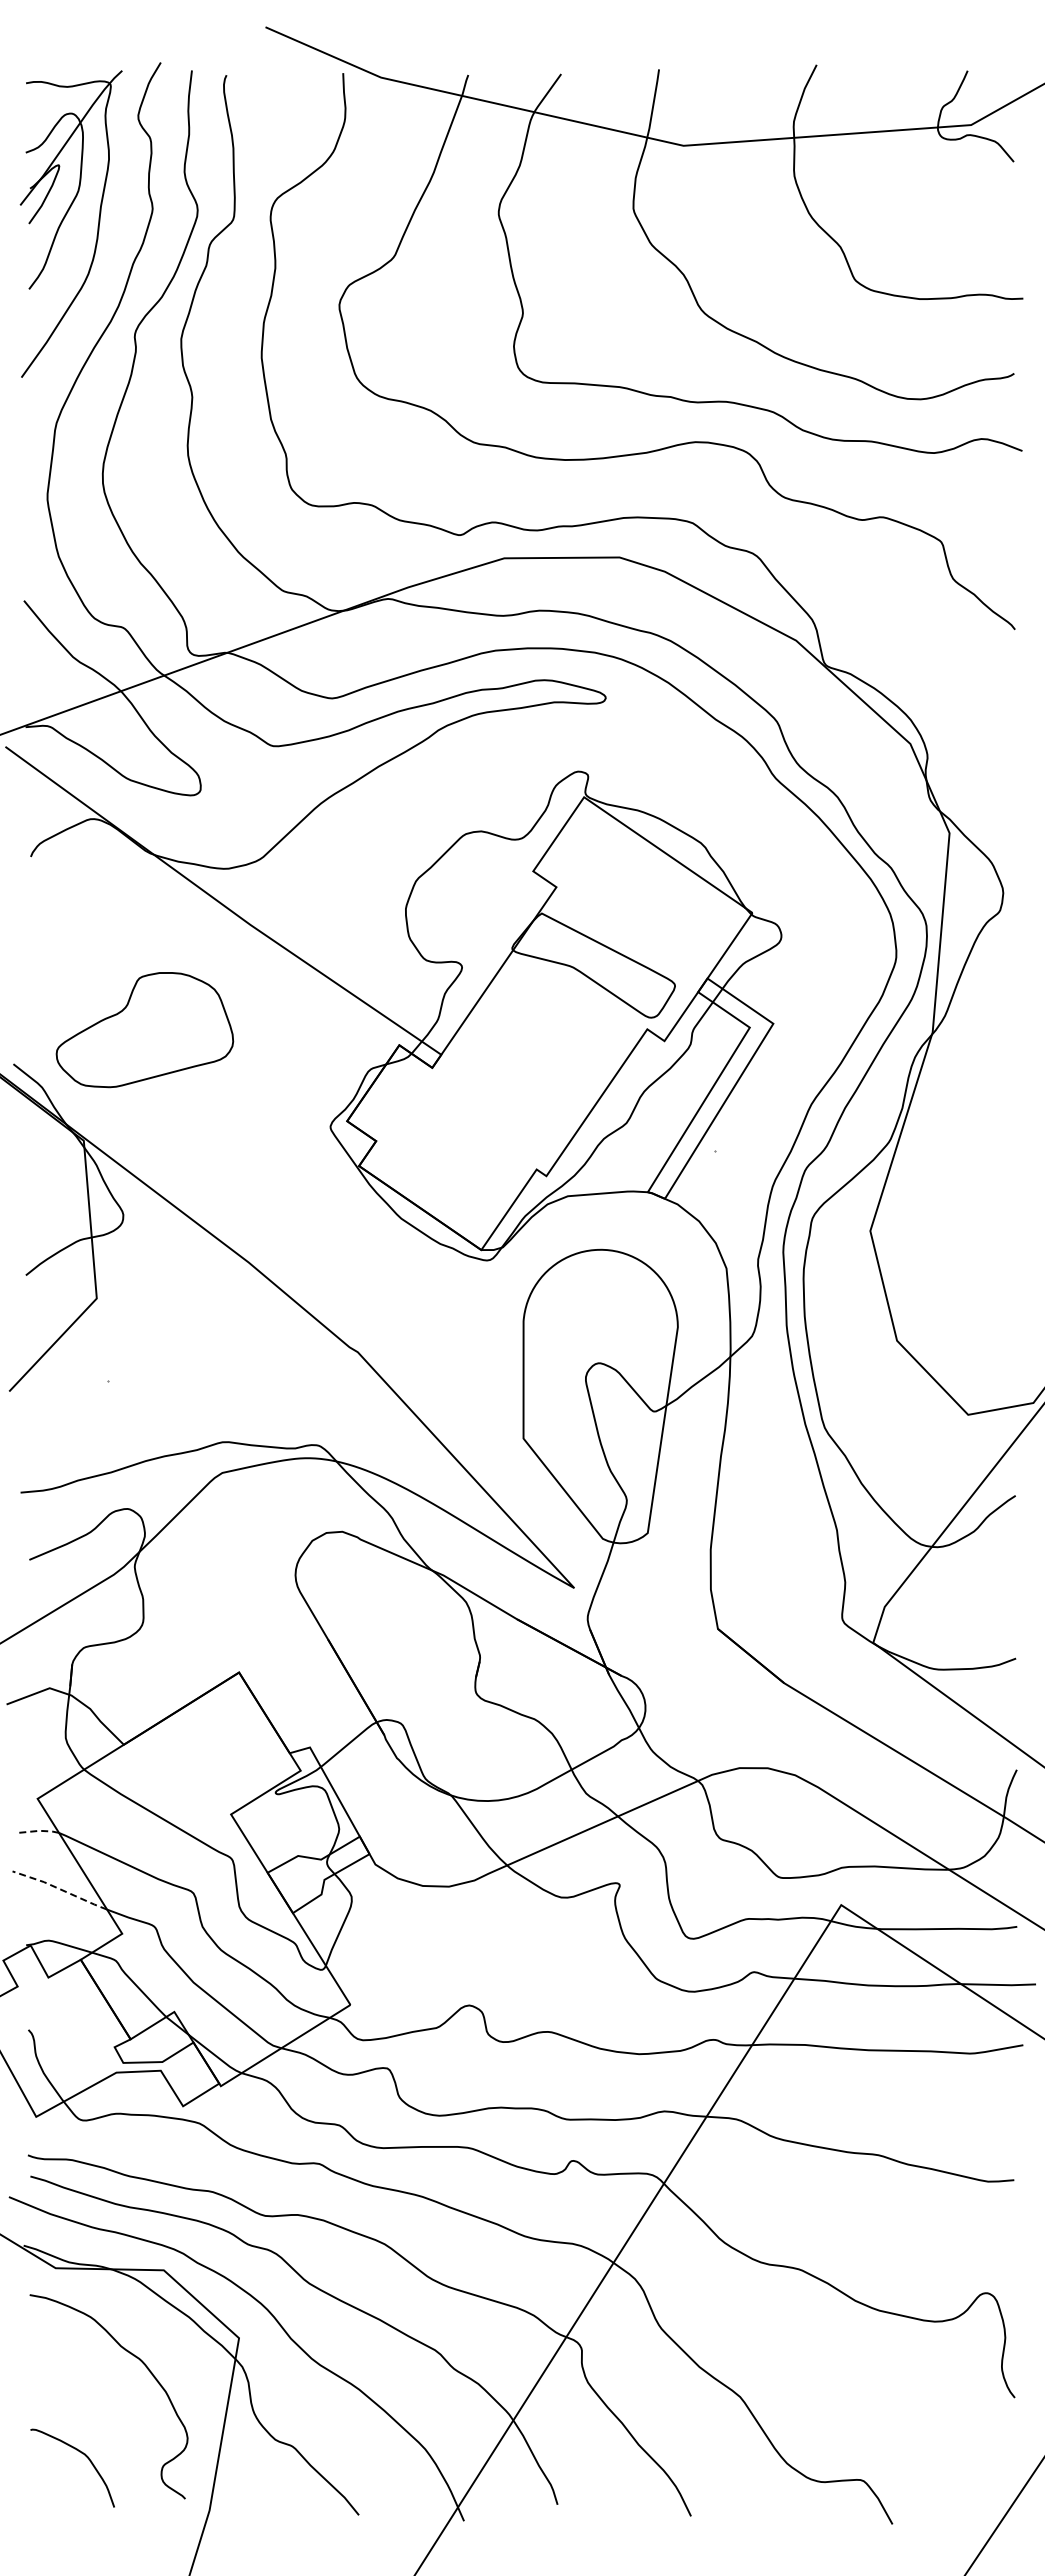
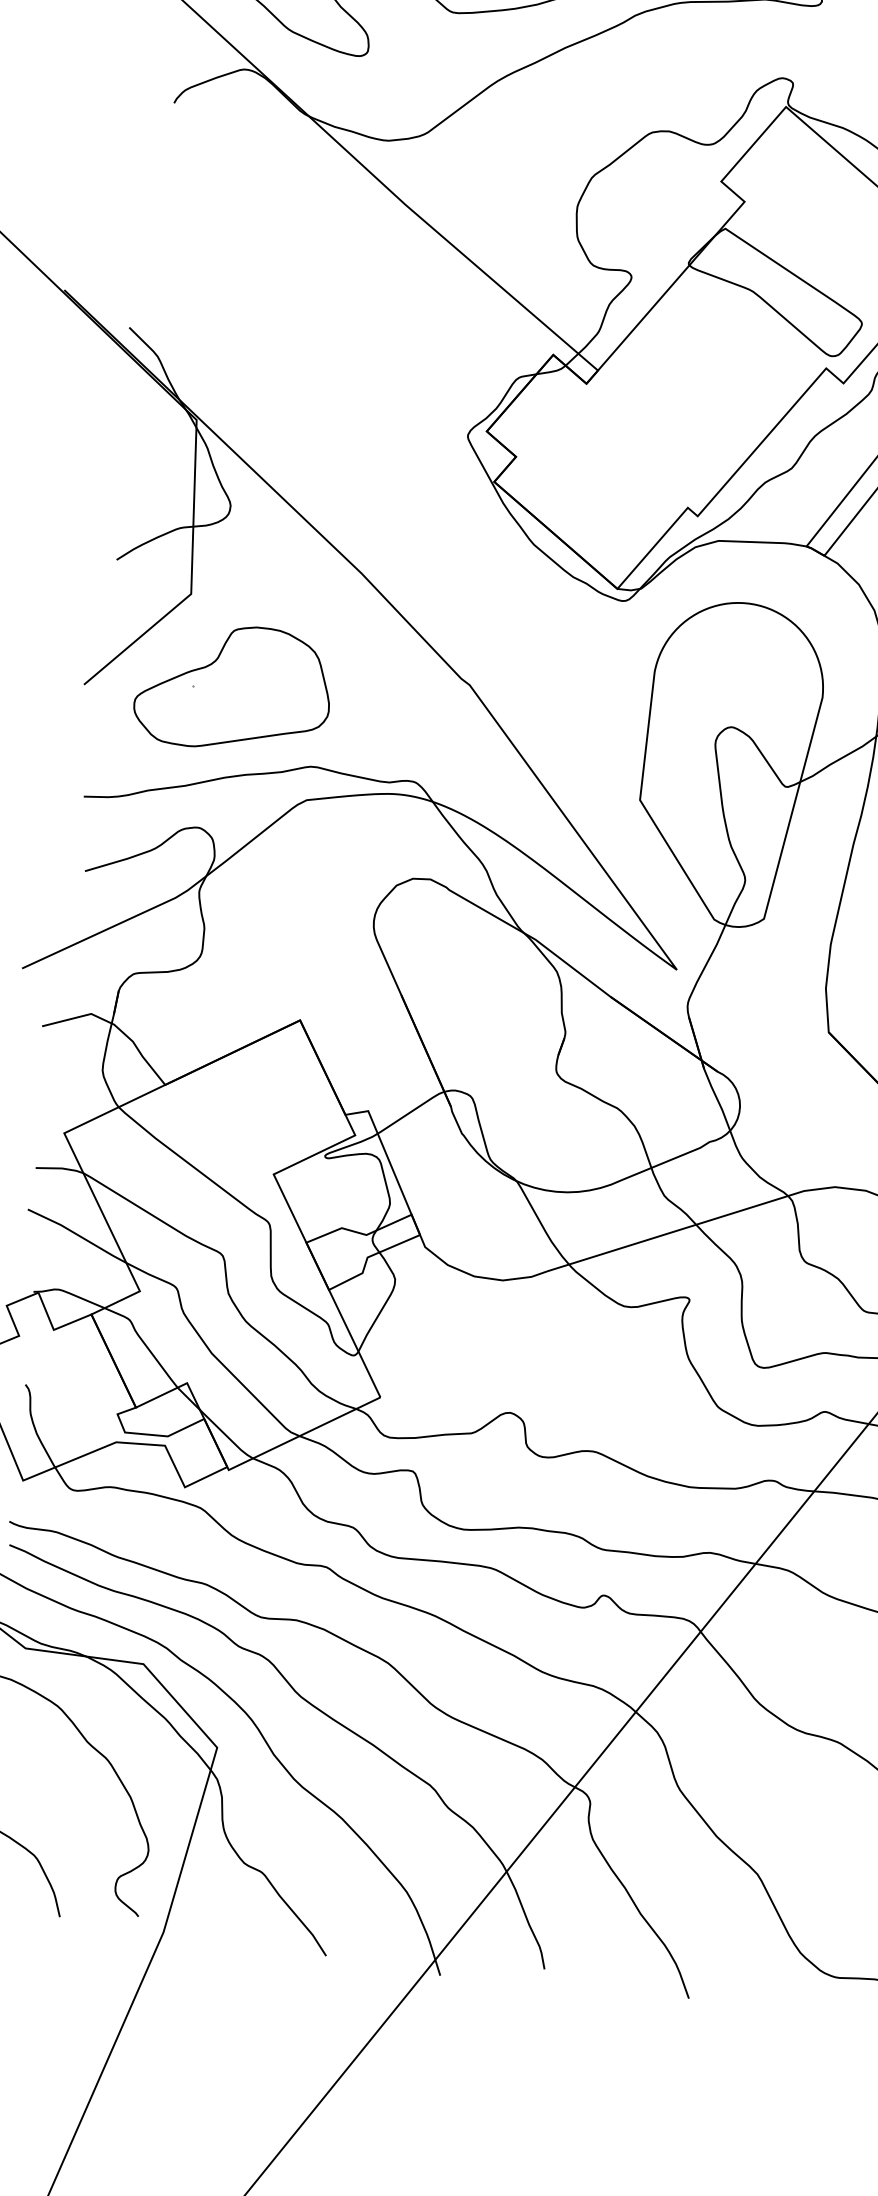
part: (144, 1030) -> (233, 688), moved
line: (37, 1831) -> (60, 1168), dashed -> solid
line: (59, 1889) -> (76, 1235), dashed -> solid

